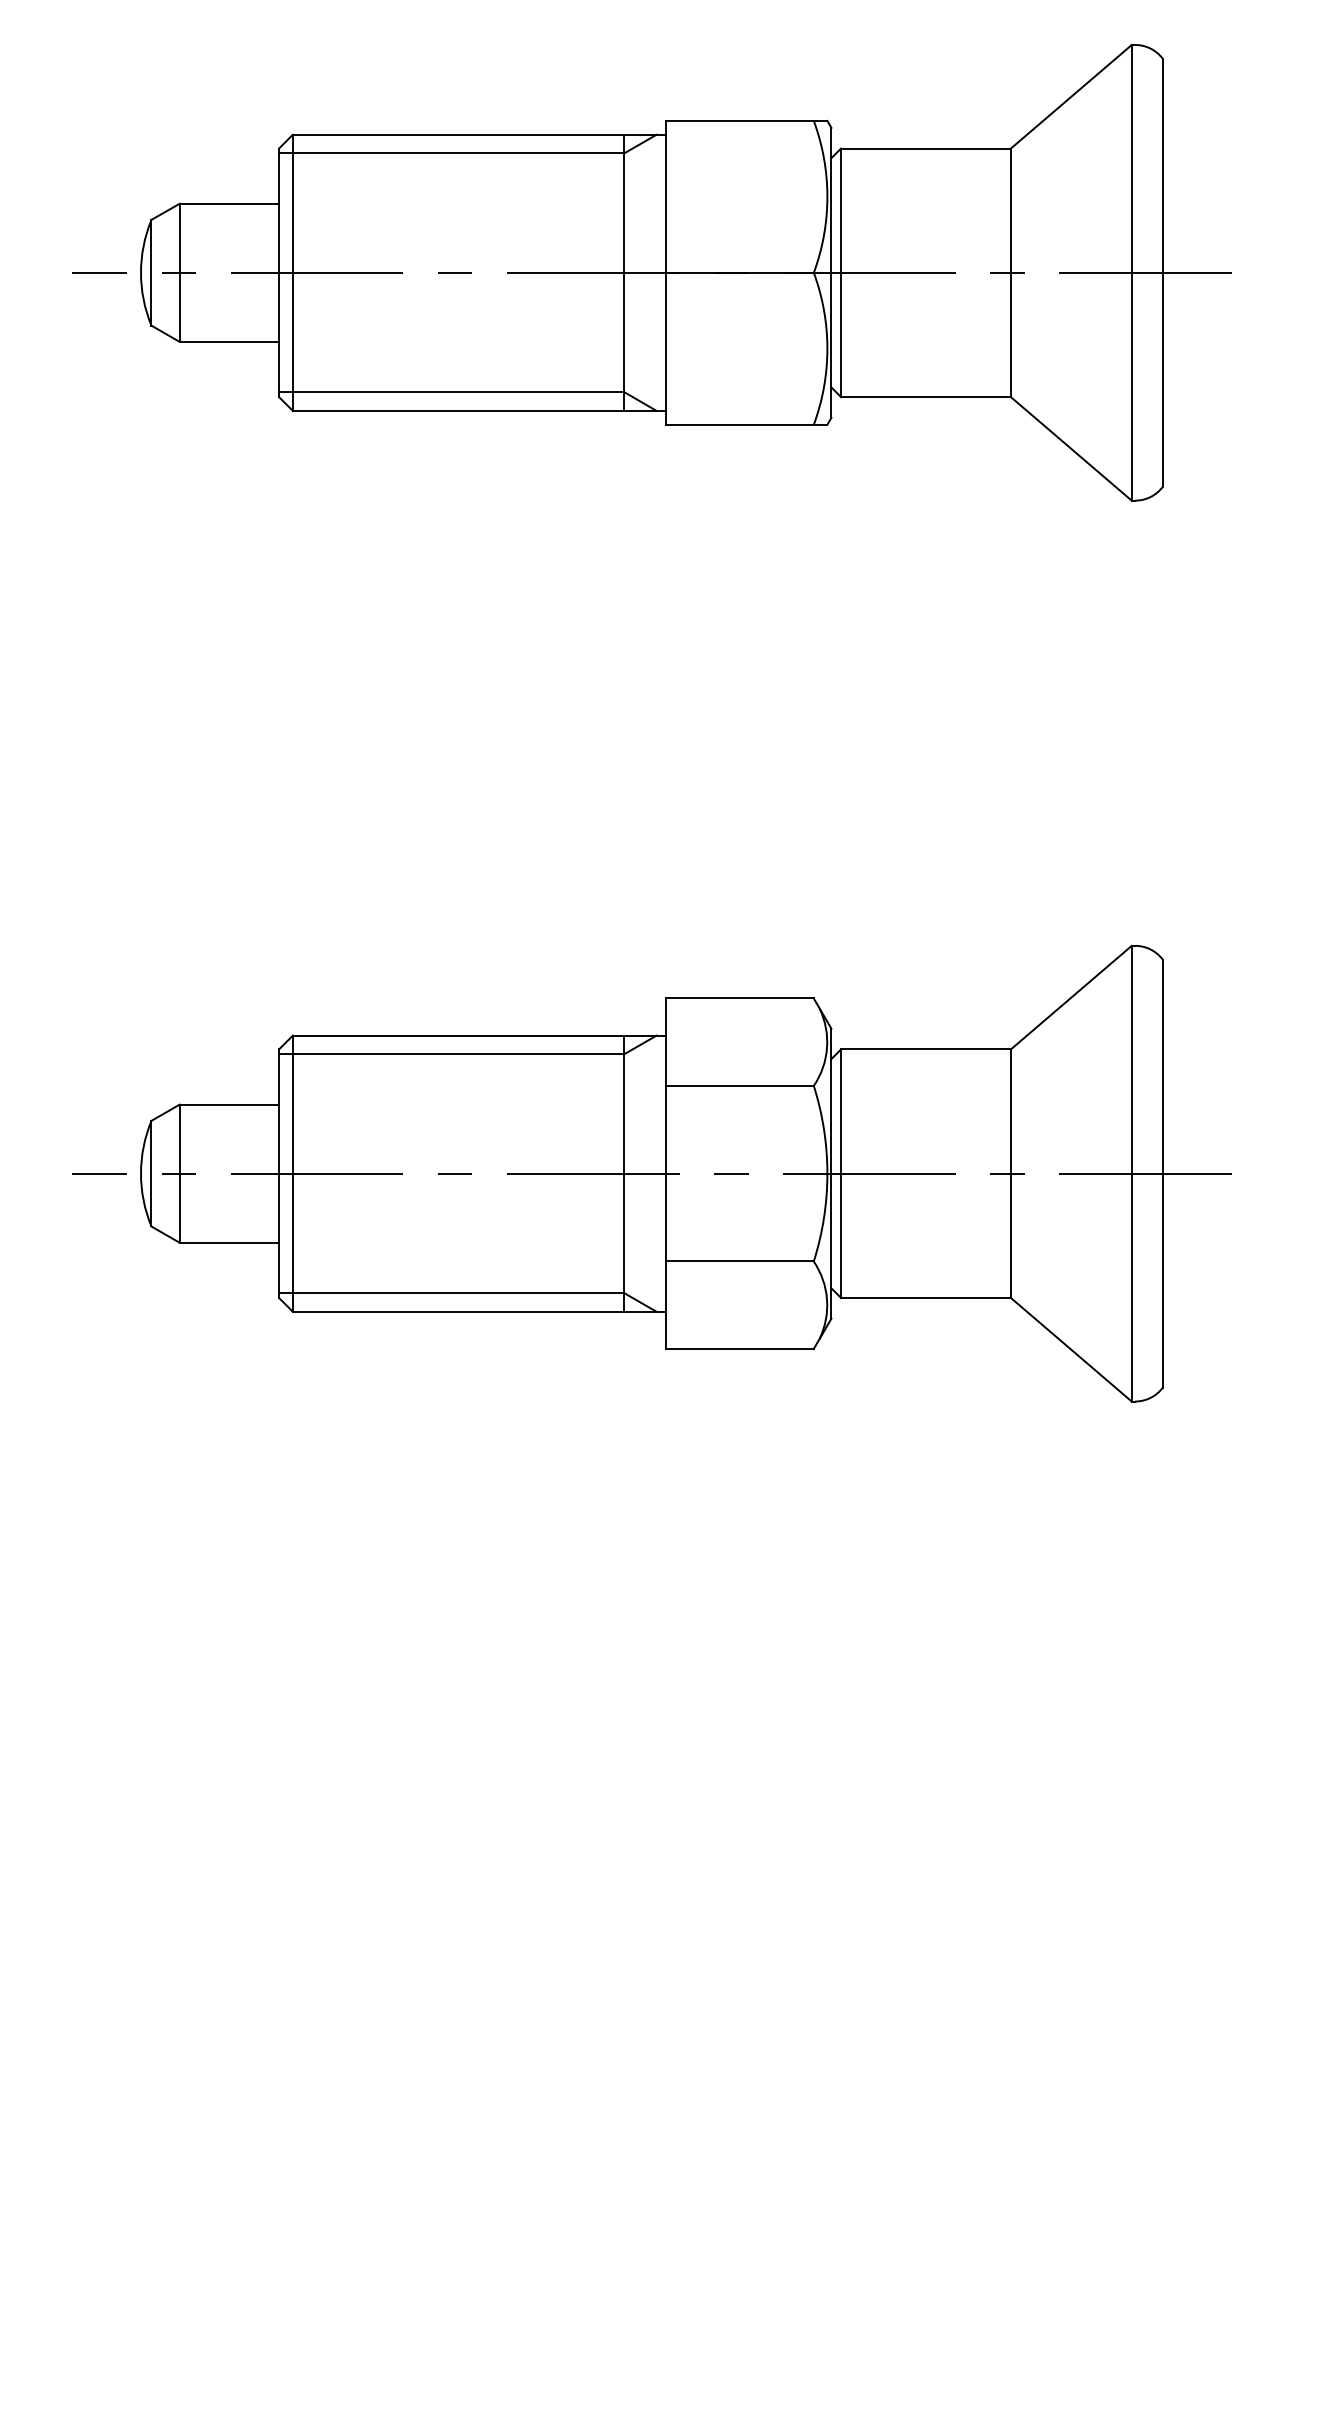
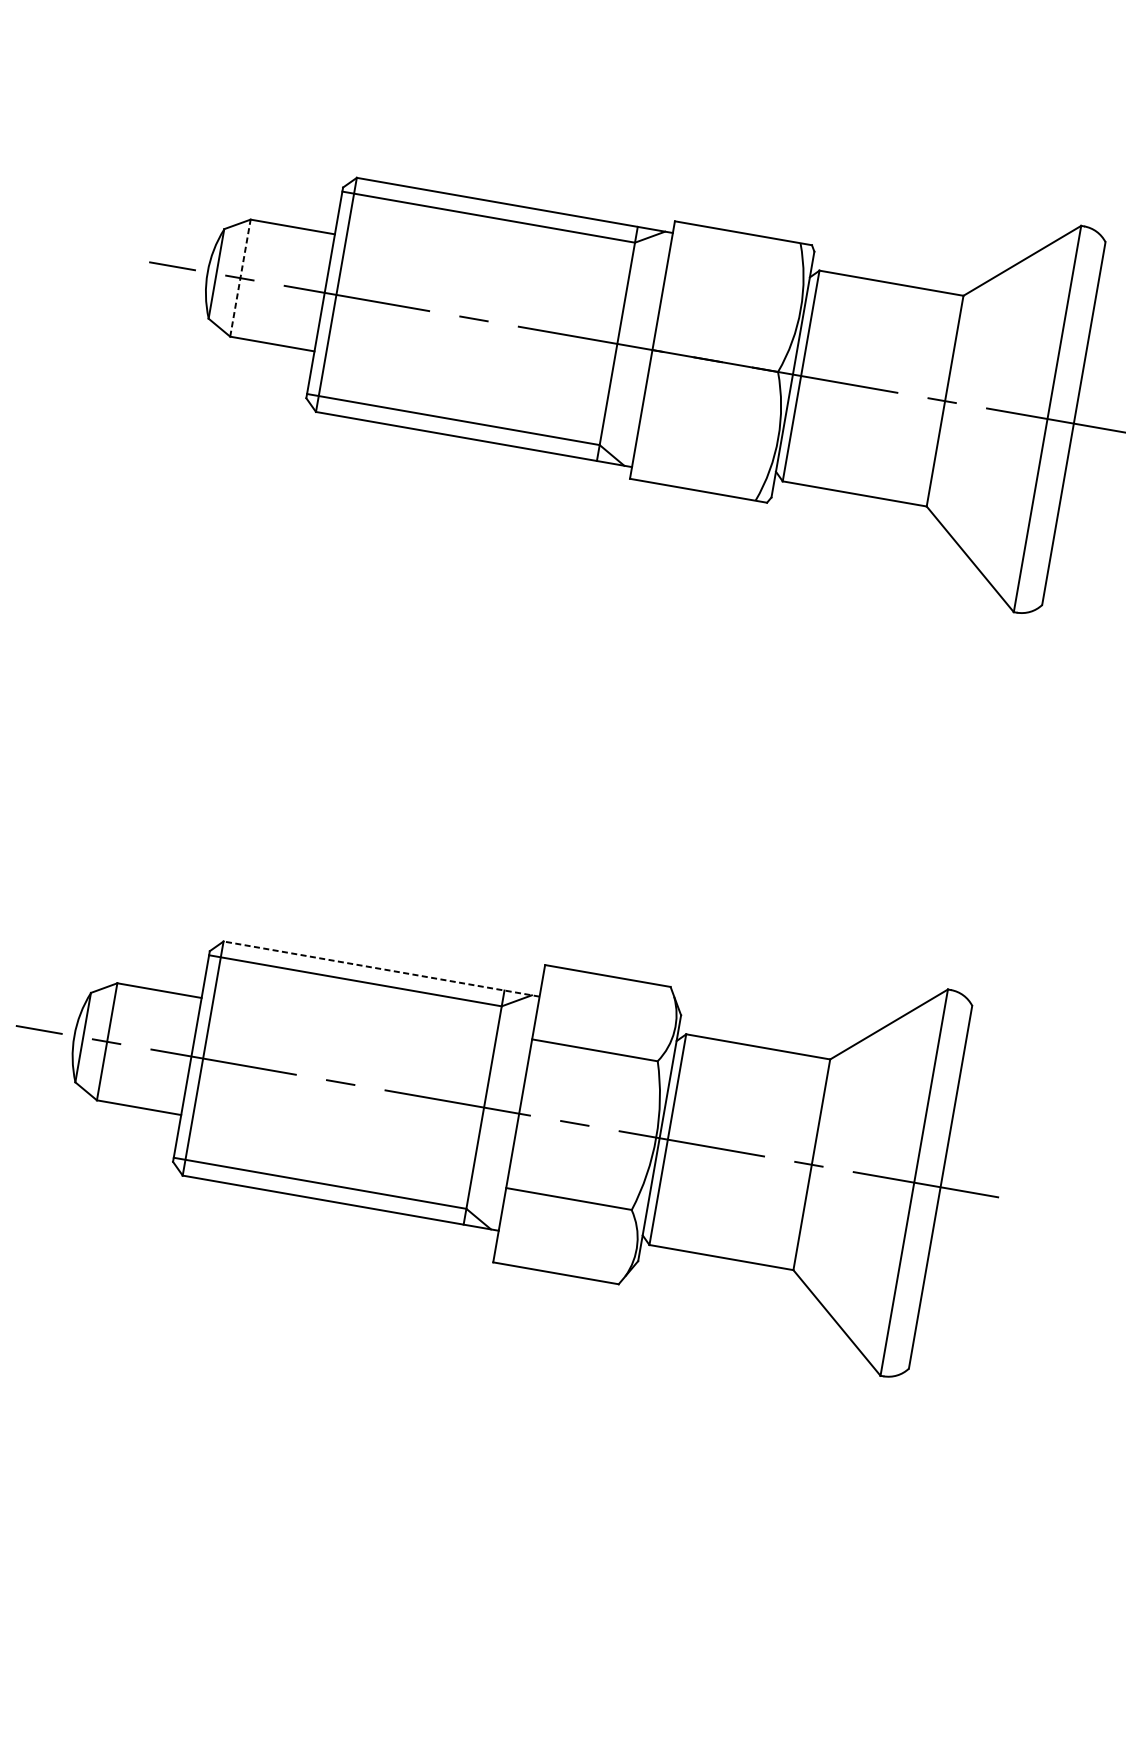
line: (179, 272) -> (240, 277), solid -> dashed
line: (478, 1035) -> (380, 968), solid -> dashed

